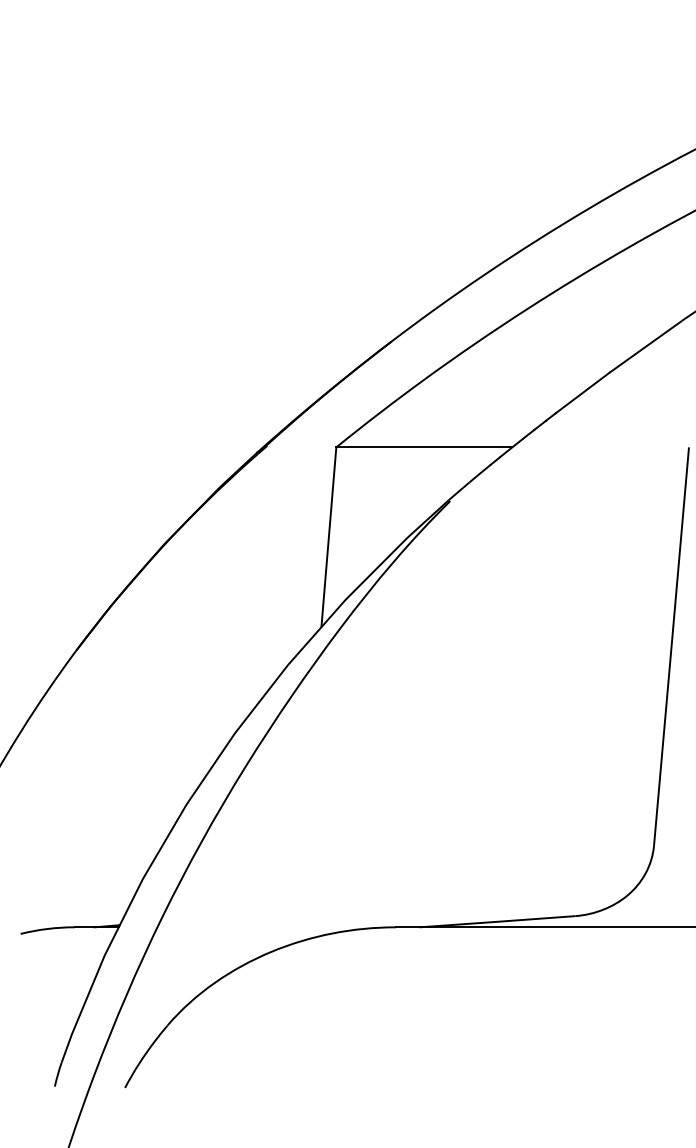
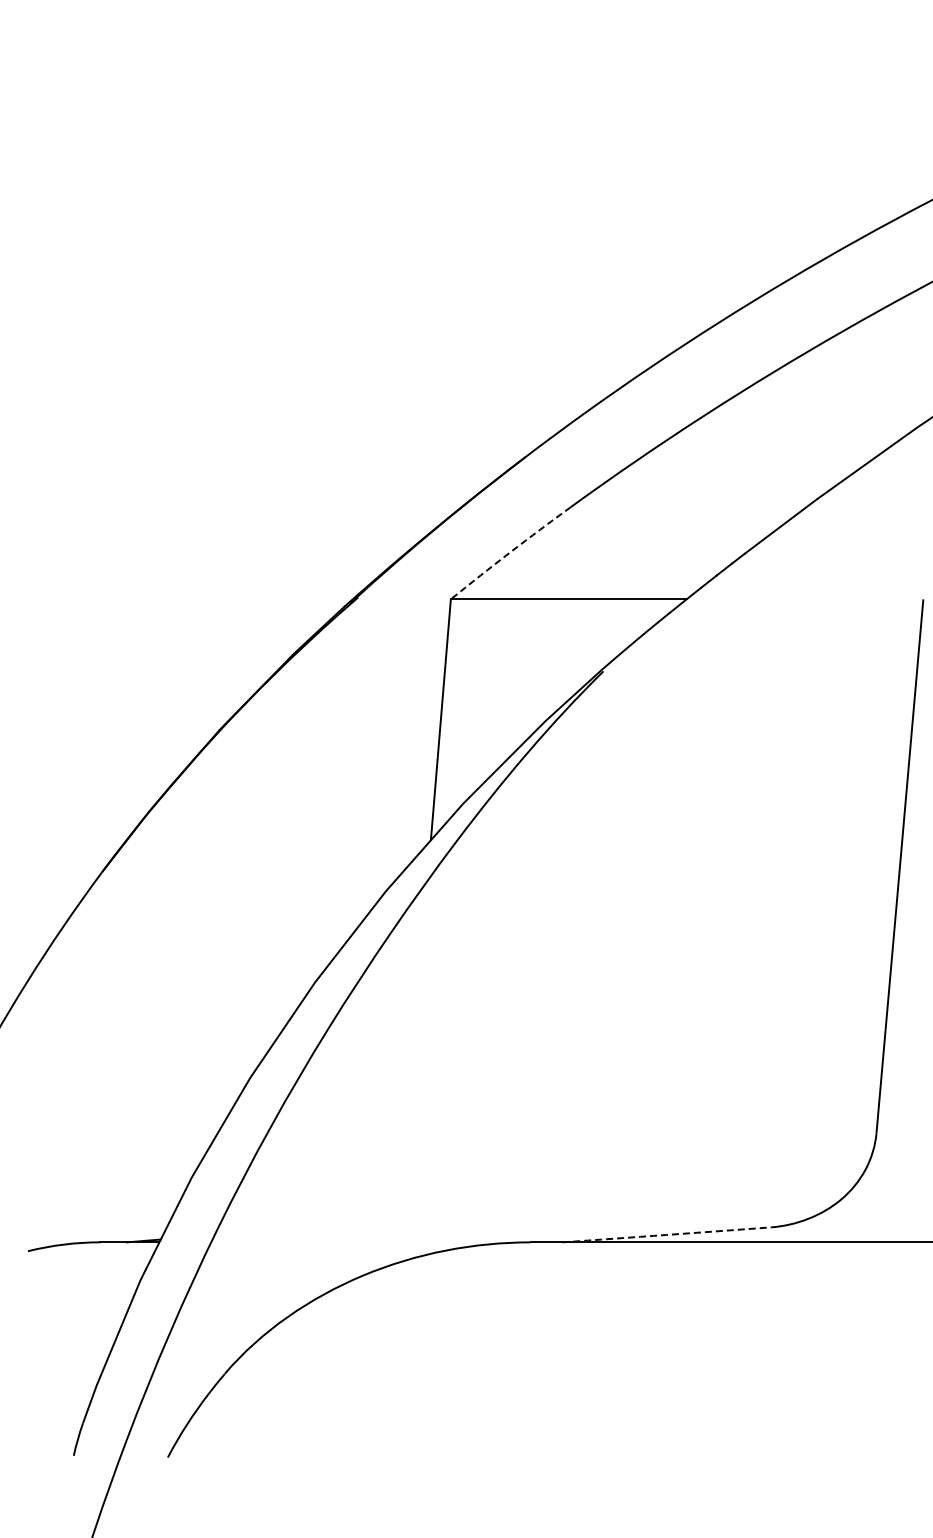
arc: (380, 412) -> (510, 552), solid -> dashed
arc: (497, 921) -> (666, 1234), solid -> dashed

